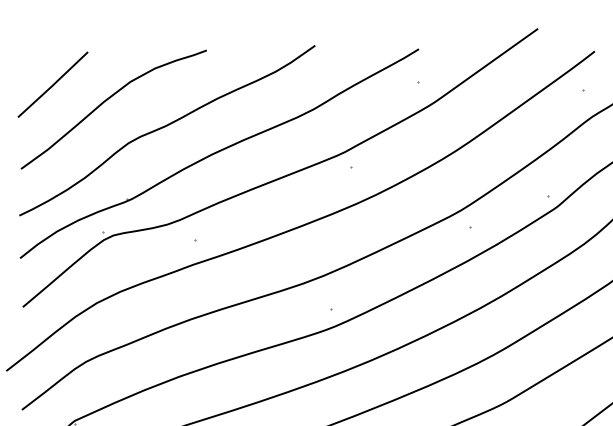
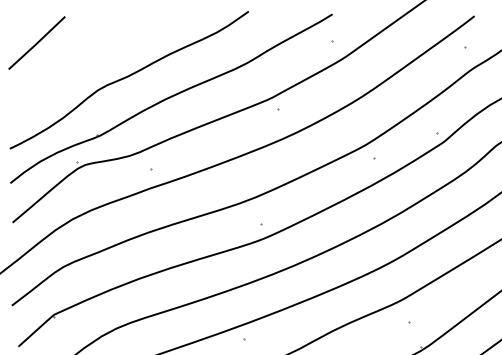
curve: (106, 101) -> (80, 56), removed

